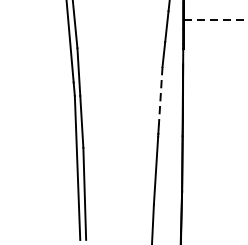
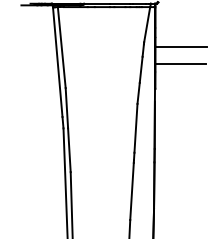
line: (214, 20) -> (181, 64), dashed -> solid
line: (160, 96) -> (135, 128), dashed -> solid

